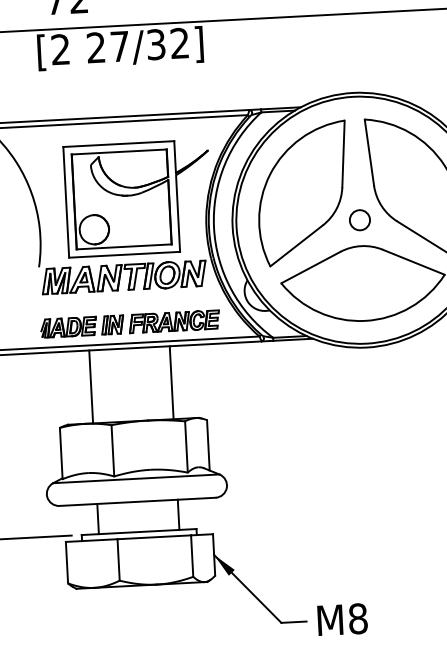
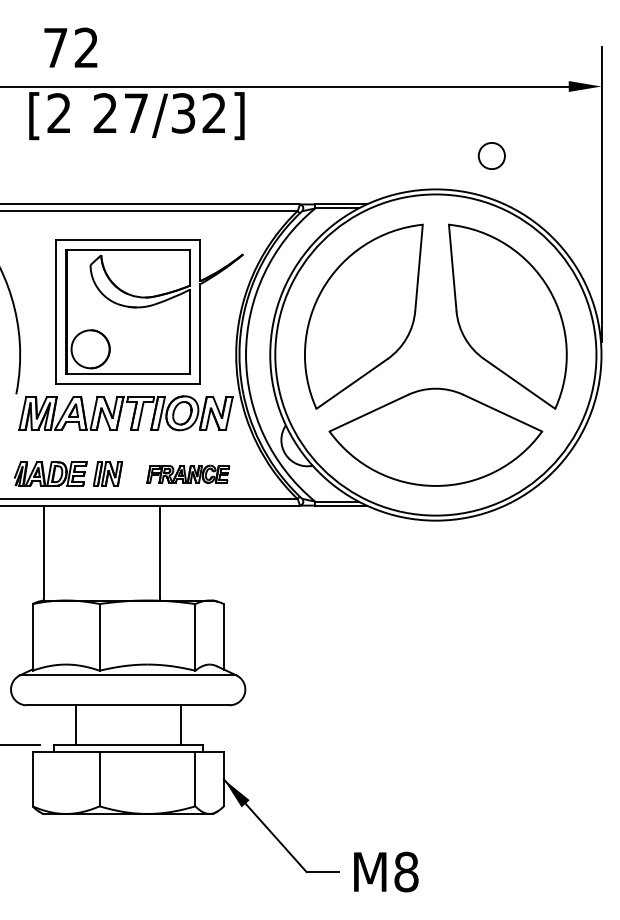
circle: (359, 219) -> (491, 155), moved
part: (174, 322) -> (188, 474), size x0.7
line: (171, 382) -> (159, 552), moved
line: (90, 386) -> (43, 552), moved

